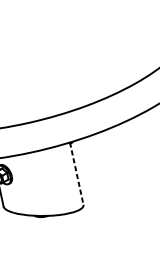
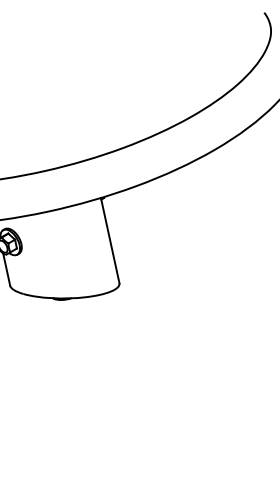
line: (76, 173) -> (110, 240), dashed -> solid

